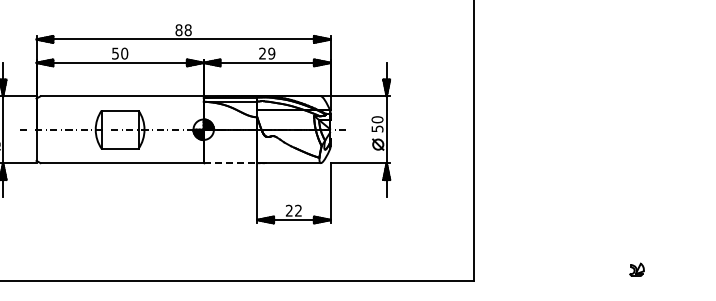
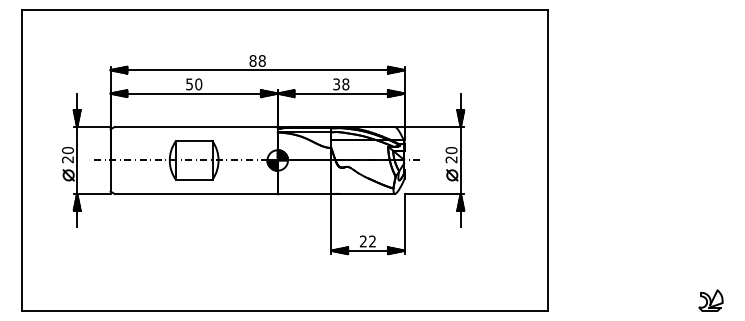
text: (267, 53) -> (341, 84), 29 -> 38
text: (377, 128) -> (451, 159), 50 -> 20
line: (230, 162) -> (304, 193), dashed -> solid
part: (636, 269) -> (710, 300), size x1.67

